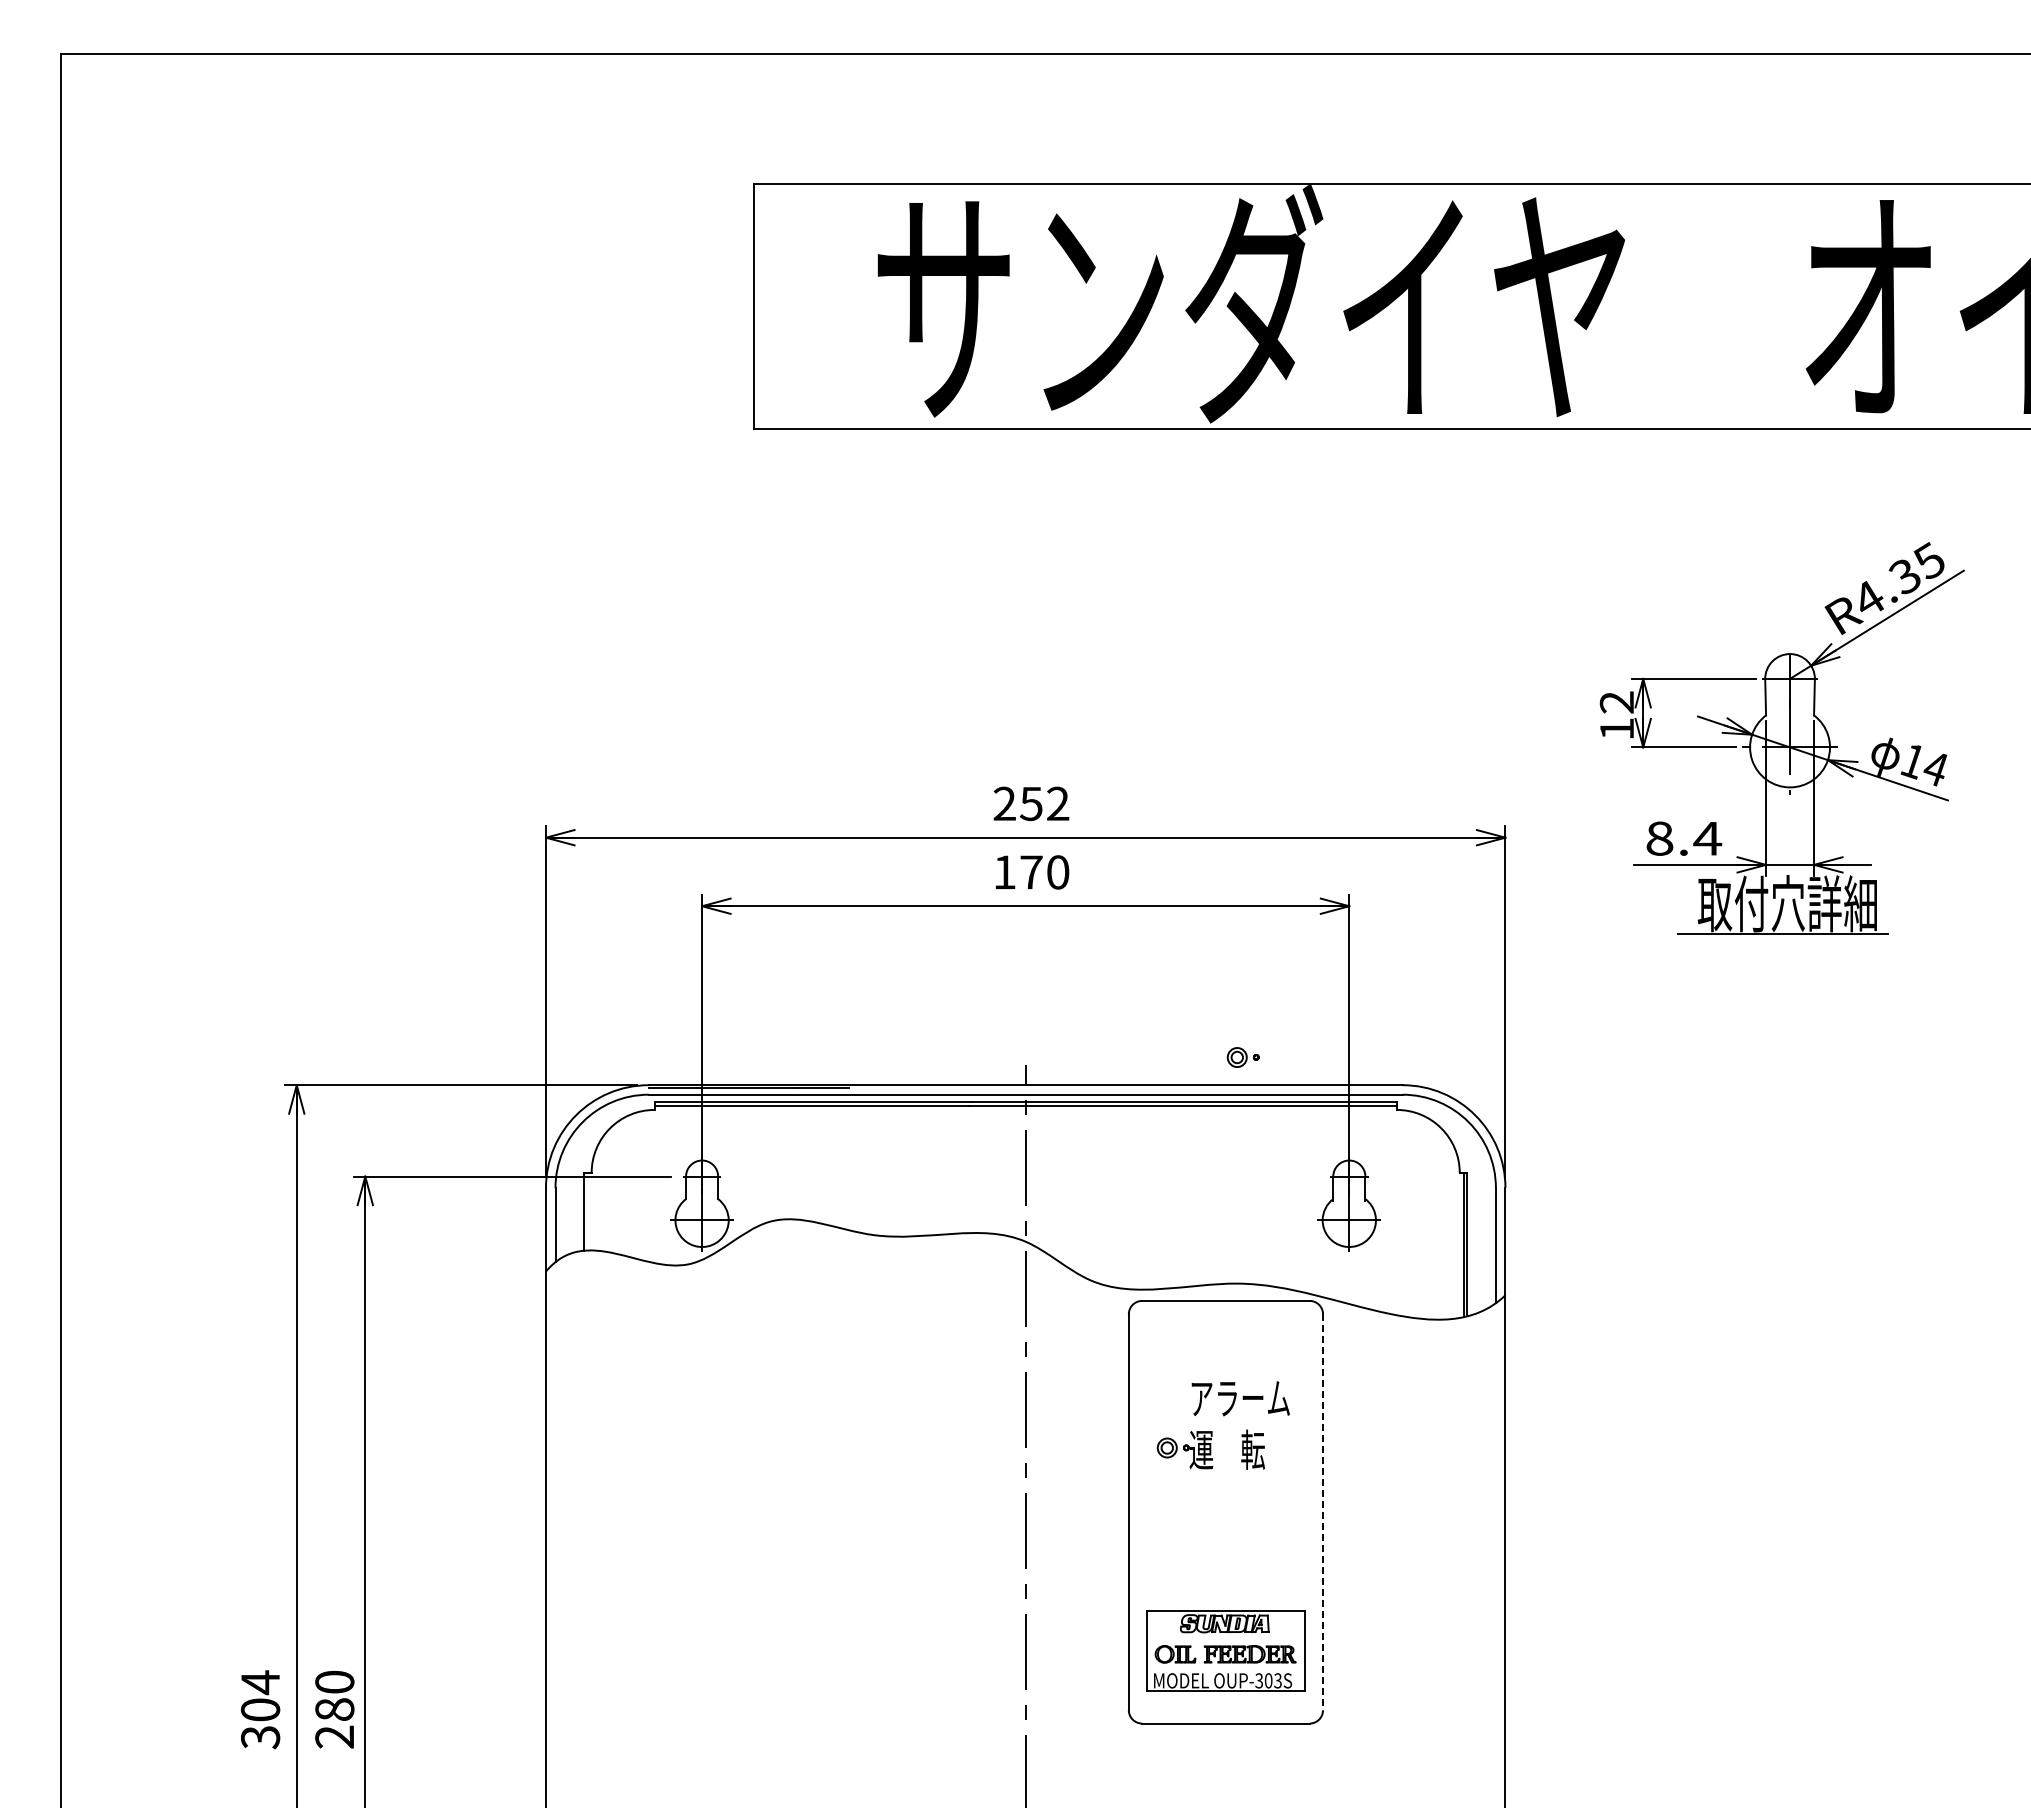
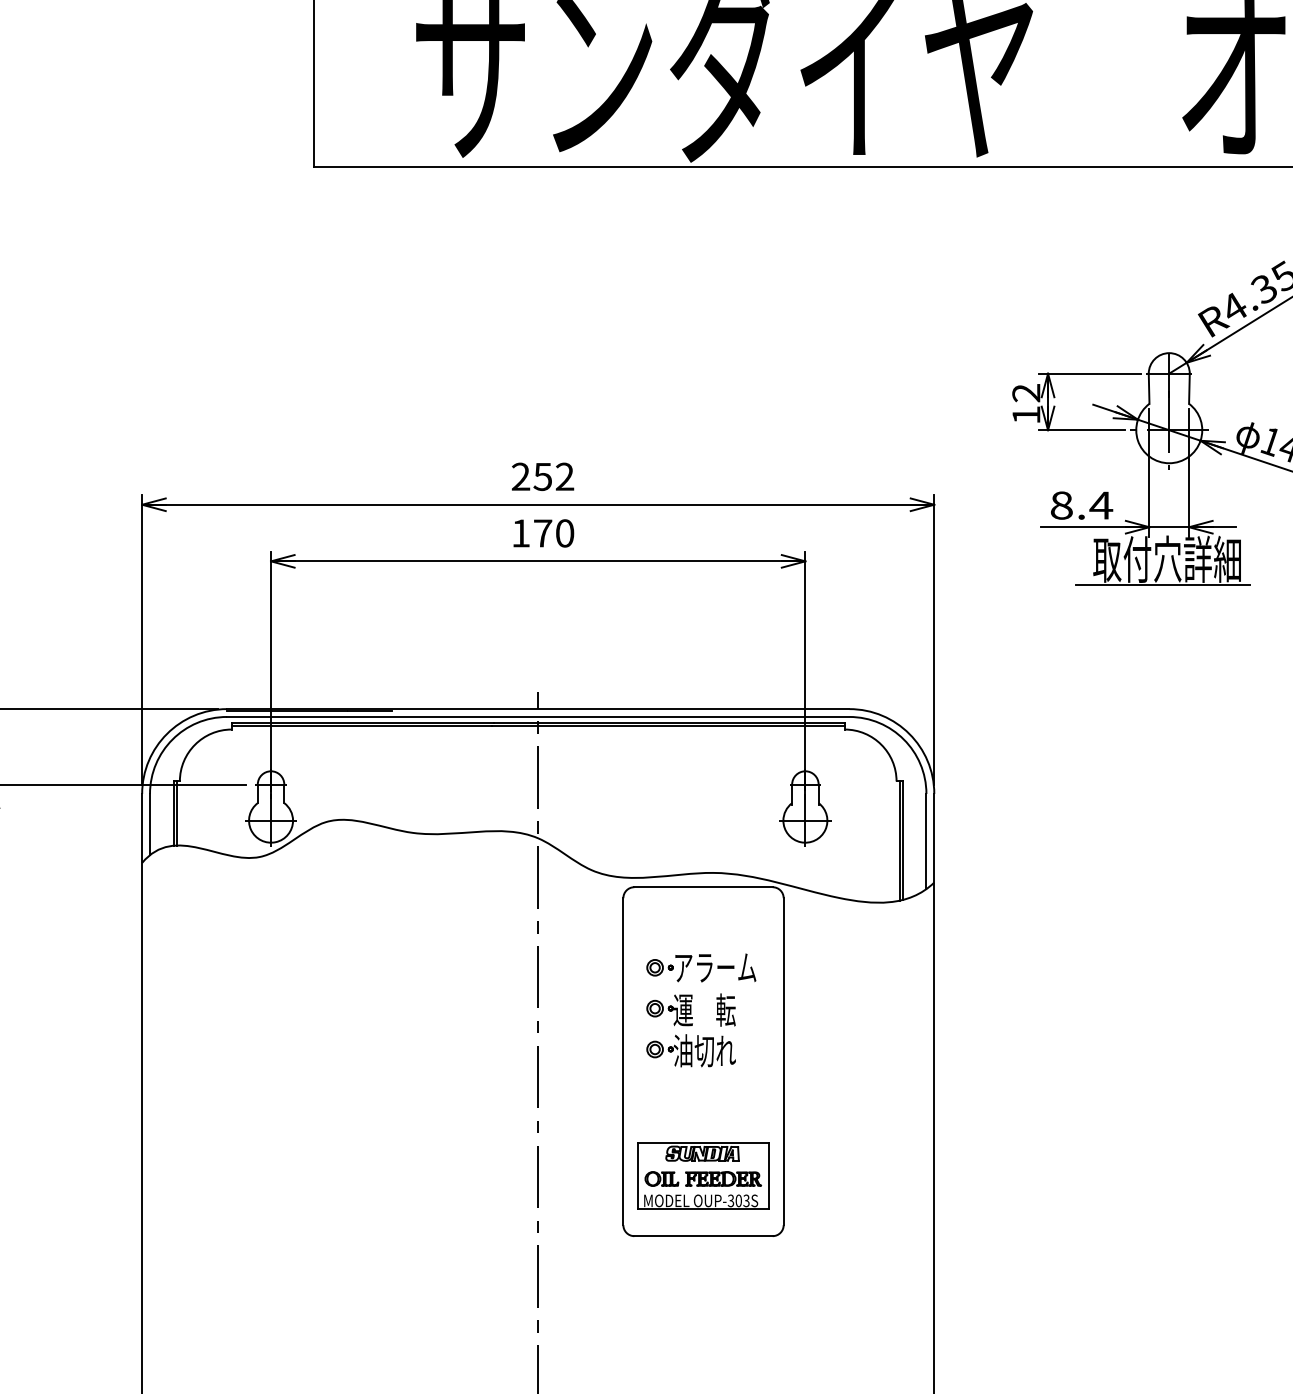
part: (1242, 1057) -> (659, 967), moved
line: (587, 1211) -> (176, 813), added
part: (1210, 1499) -> (690, 1051), added
line: (1323, 1512) -> (784, 1061), dashed -> solid

